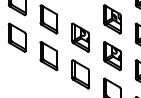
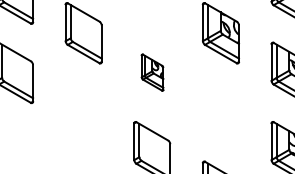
part: (80, 37) -> (151, 72), size x0.6
part: (112, 55) -> (221, 111), removed
part: (48, 56) -> (82, 113), removed

